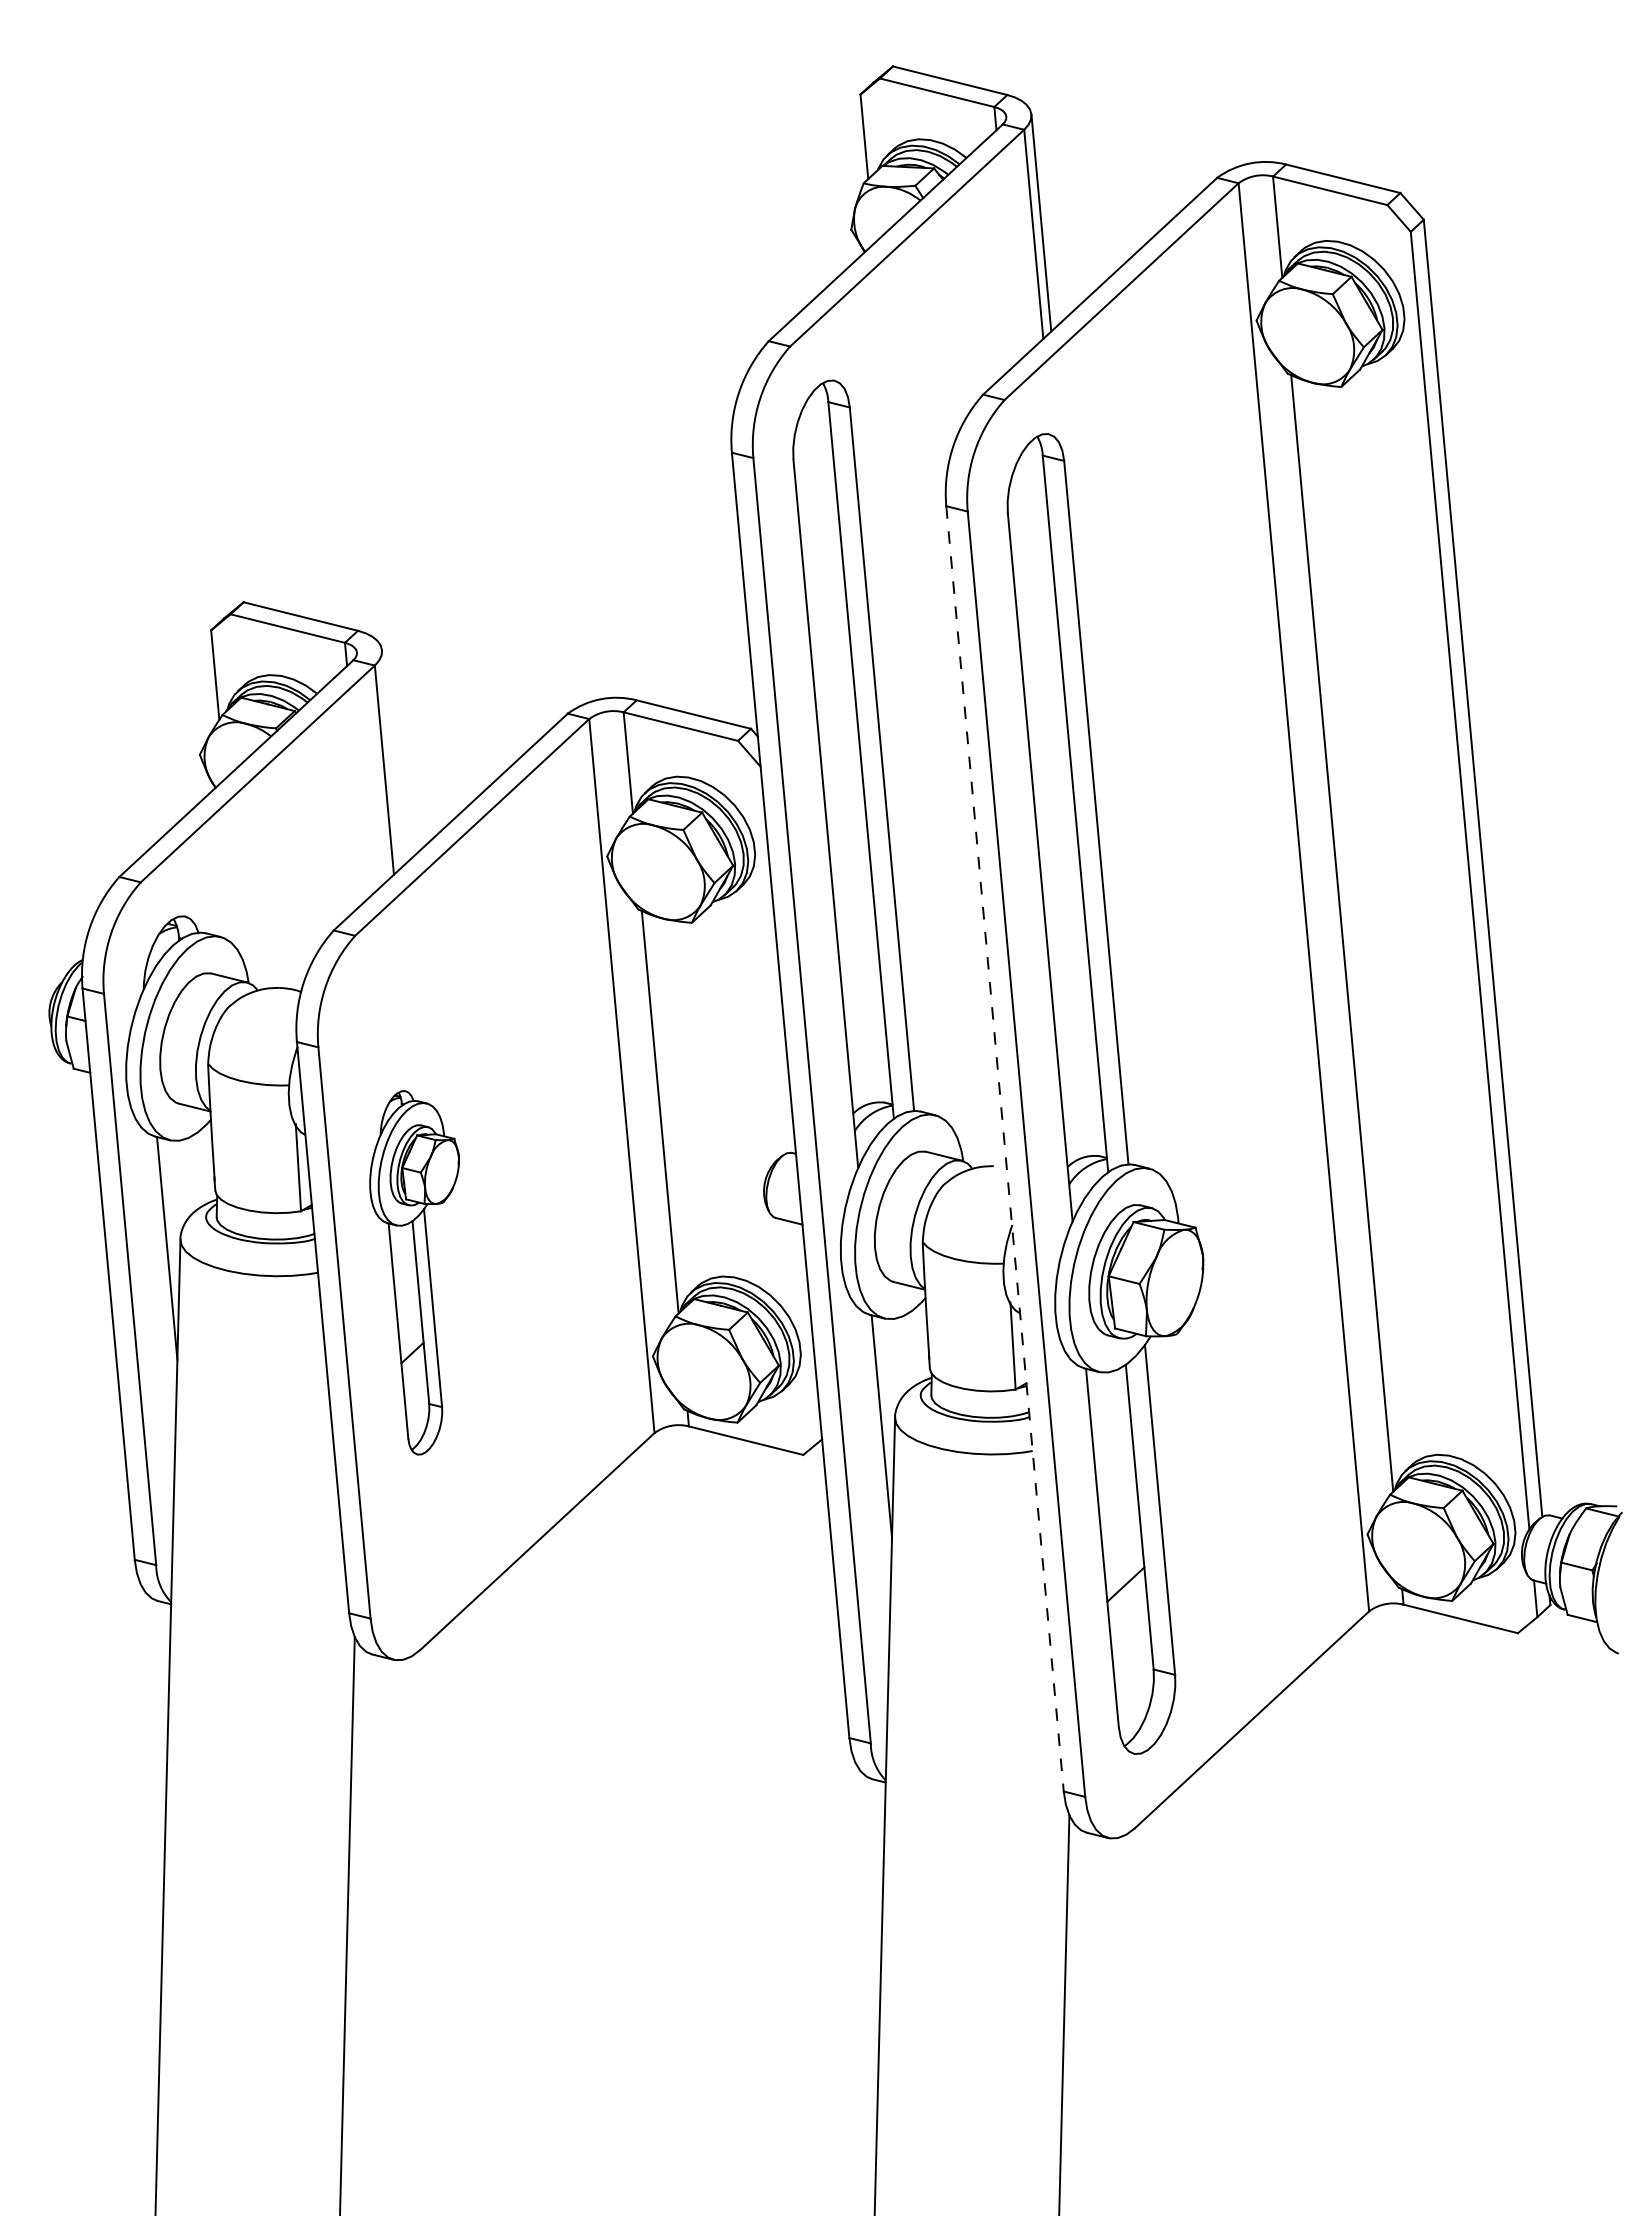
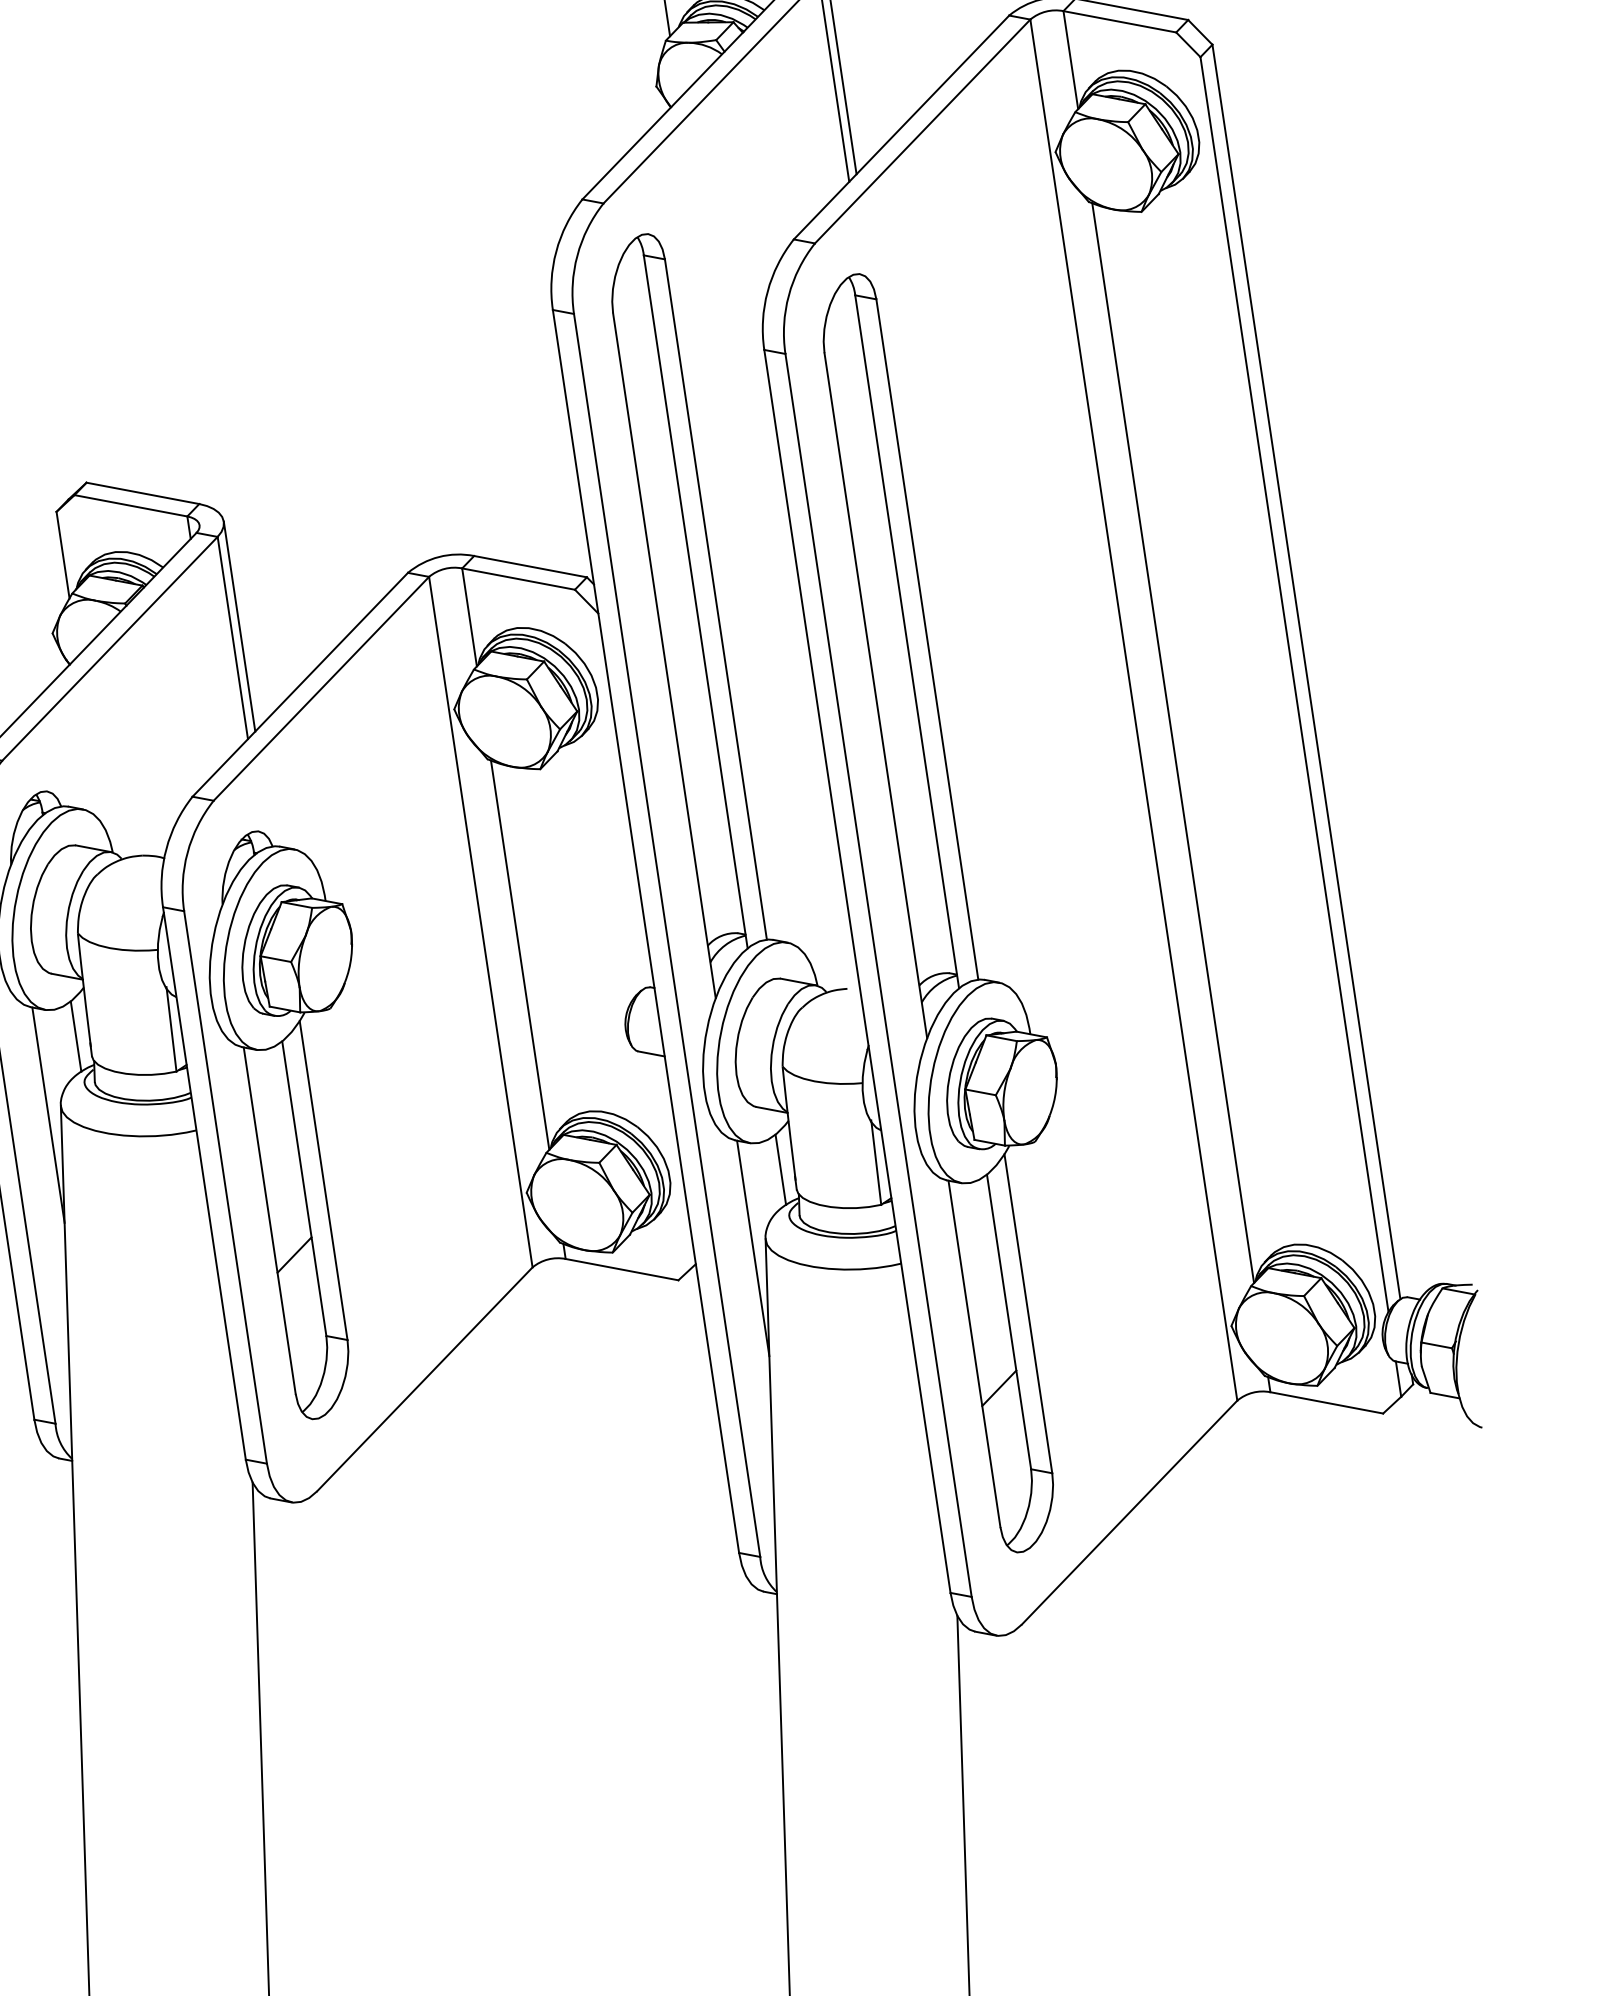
line: (391, 758) -> (239, 626), added
line: (1005, 1149) -> (857, 972), dashed -> solid
line: (199, 1169) -> (75, 1036), added
part: (414, 1272) -> (290, 1124), size x1.67
line: (914, 1347) -> (780, 1169), added

